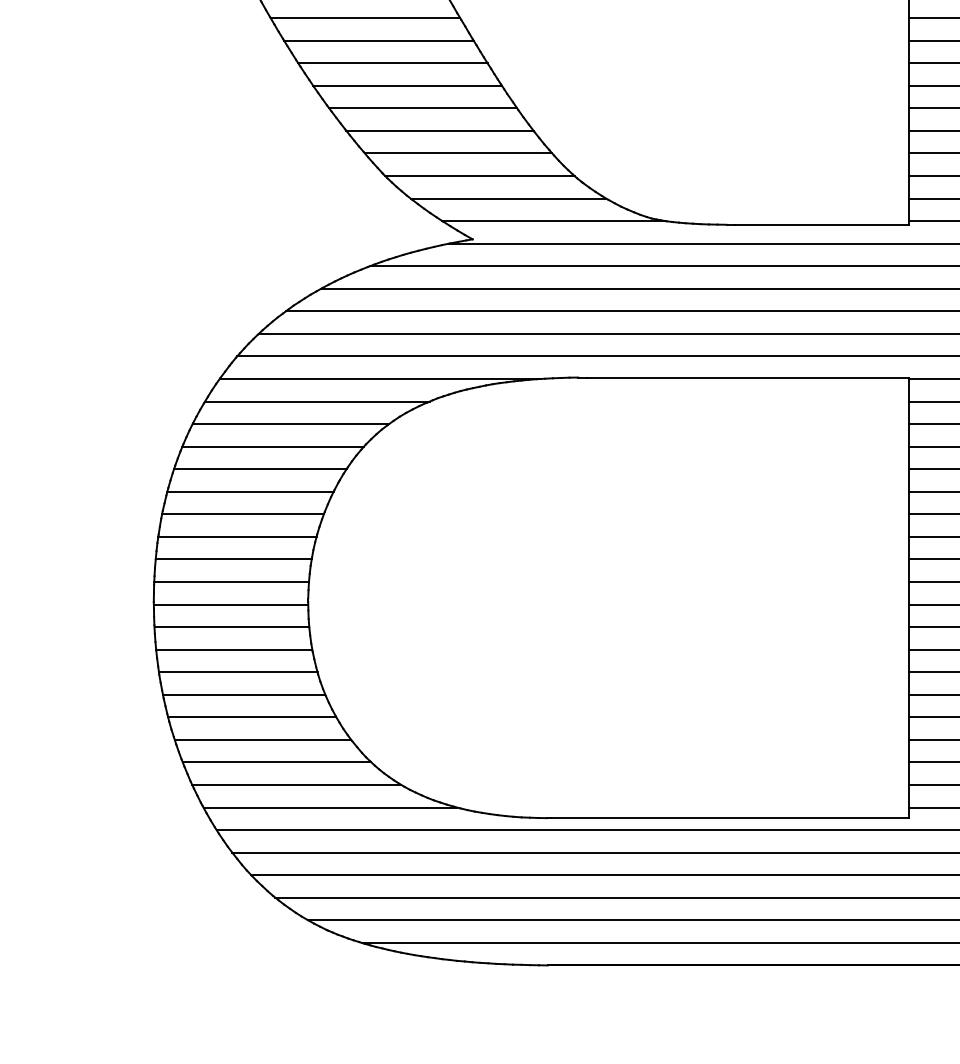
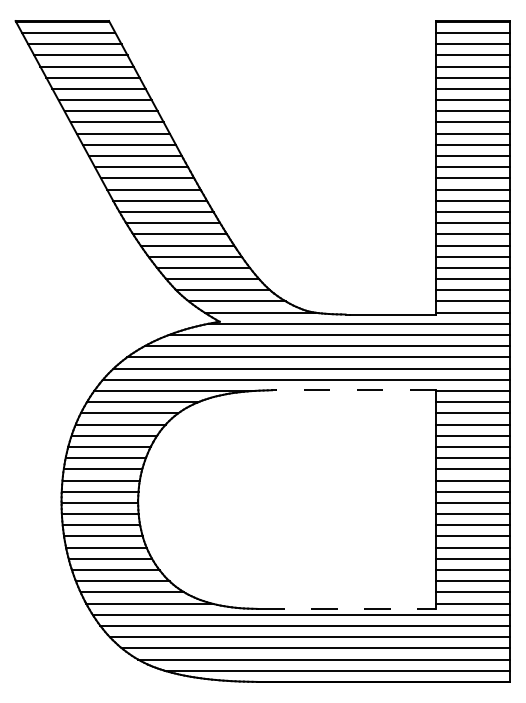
line: (748, 377) -> (356, 390), solid -> dashed
line: (730, 817) -> (347, 608), solid -> dashed

